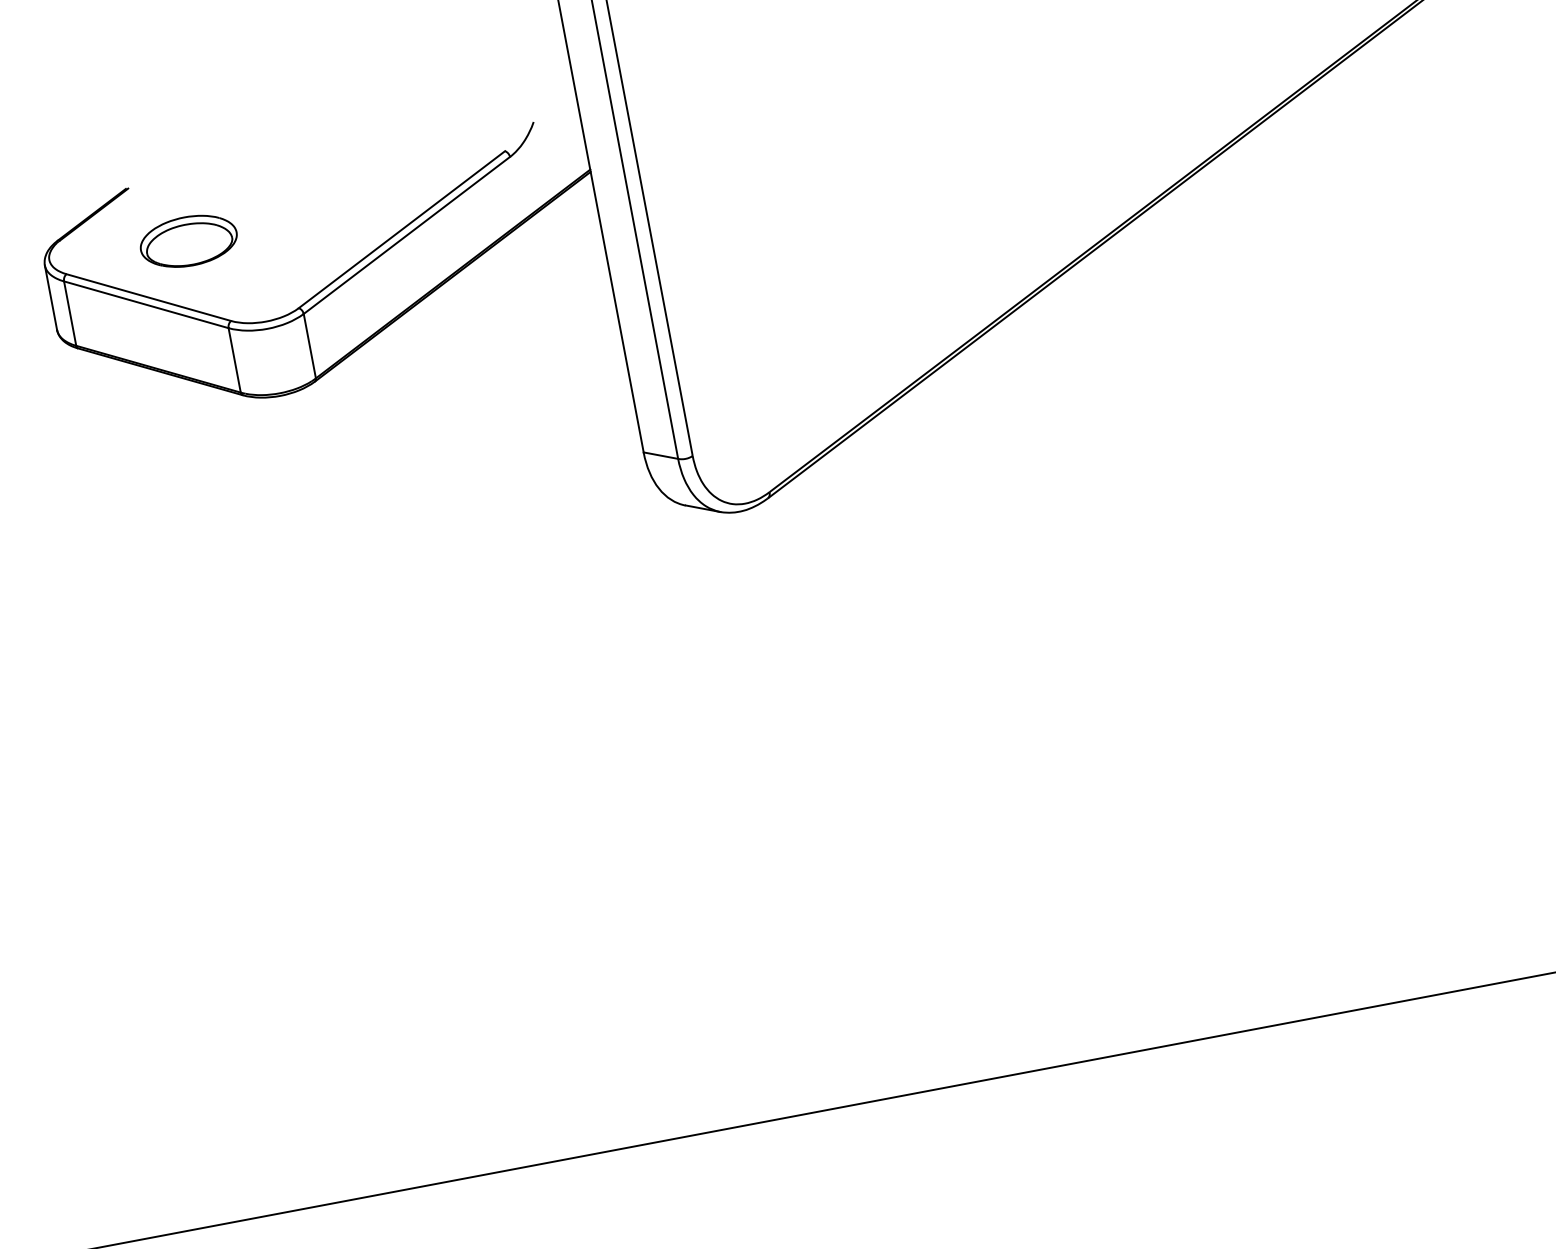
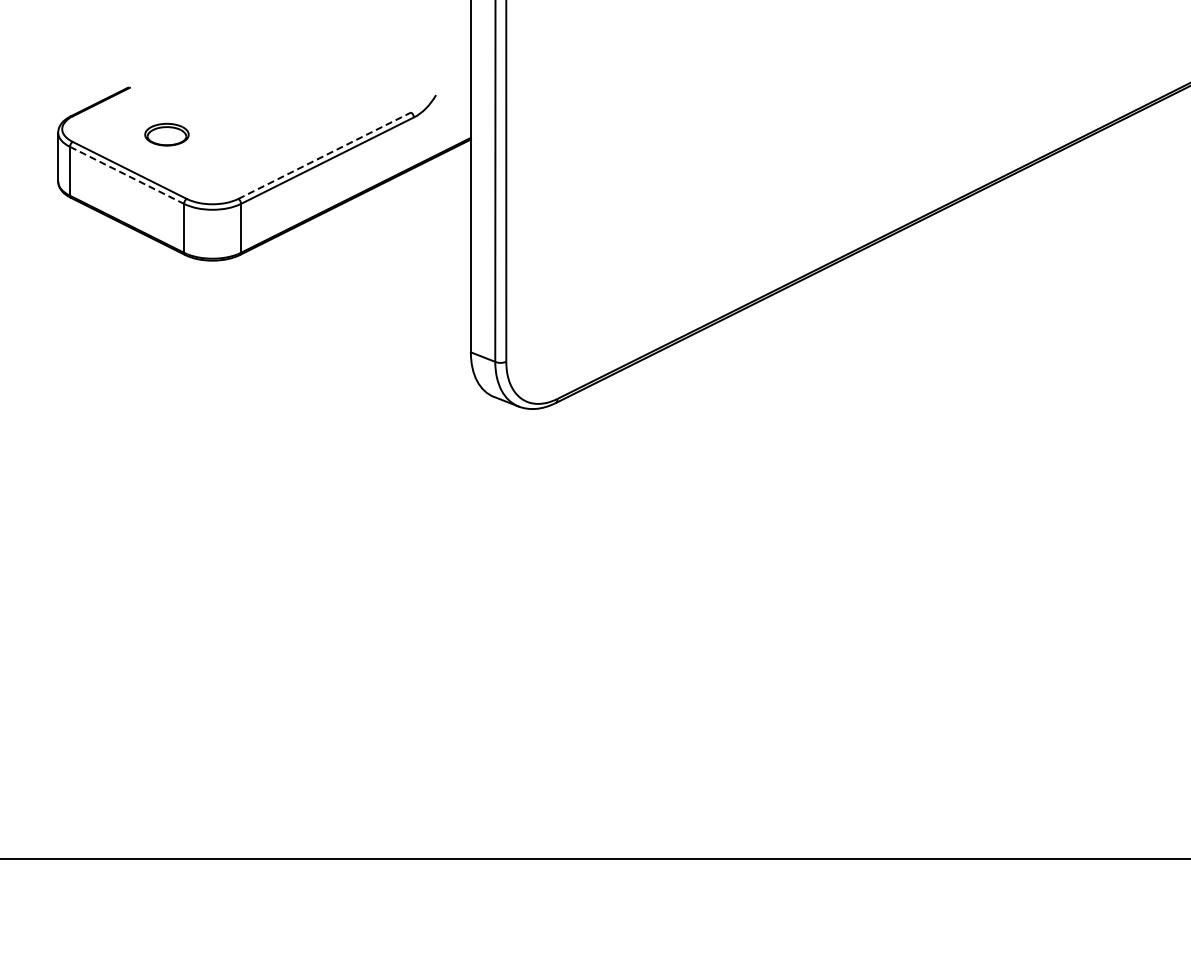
line: (401, 229) -> (324, 155), solid -> dashed
part: (188, 241) -> (166, 134), size x0.6
line: (146, 304) -> (127, 175), solid -> dashed

